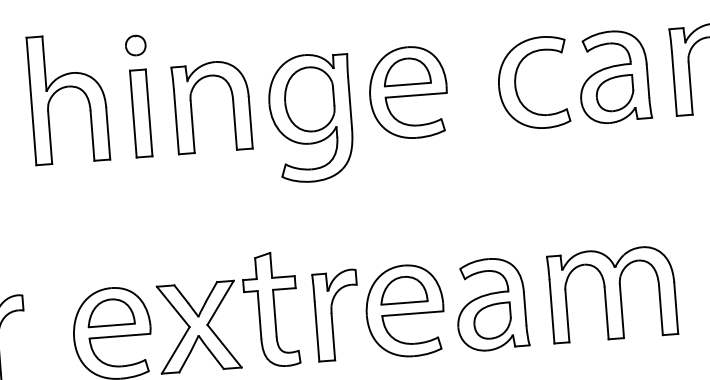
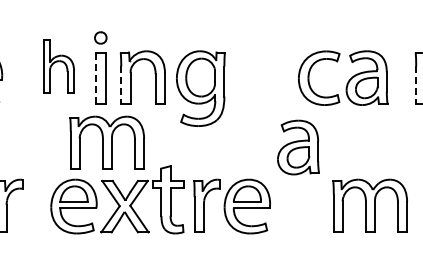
part: (574, 78) -> (343, 77), moved
line: (674, 84) -> (416, 85), solid -> dashed
part: (407, 91) -> (258, 77), removed
part: (67, 97) -> (58, 65), size x0.7
line: (133, 114) -> (96, 78), solid -> dashed
line: (176, 123) -> (121, 85), solid -> dashed
part: (158, 221) -> (106, 142), added
part: (491, 304) -> (298, 147), moved

